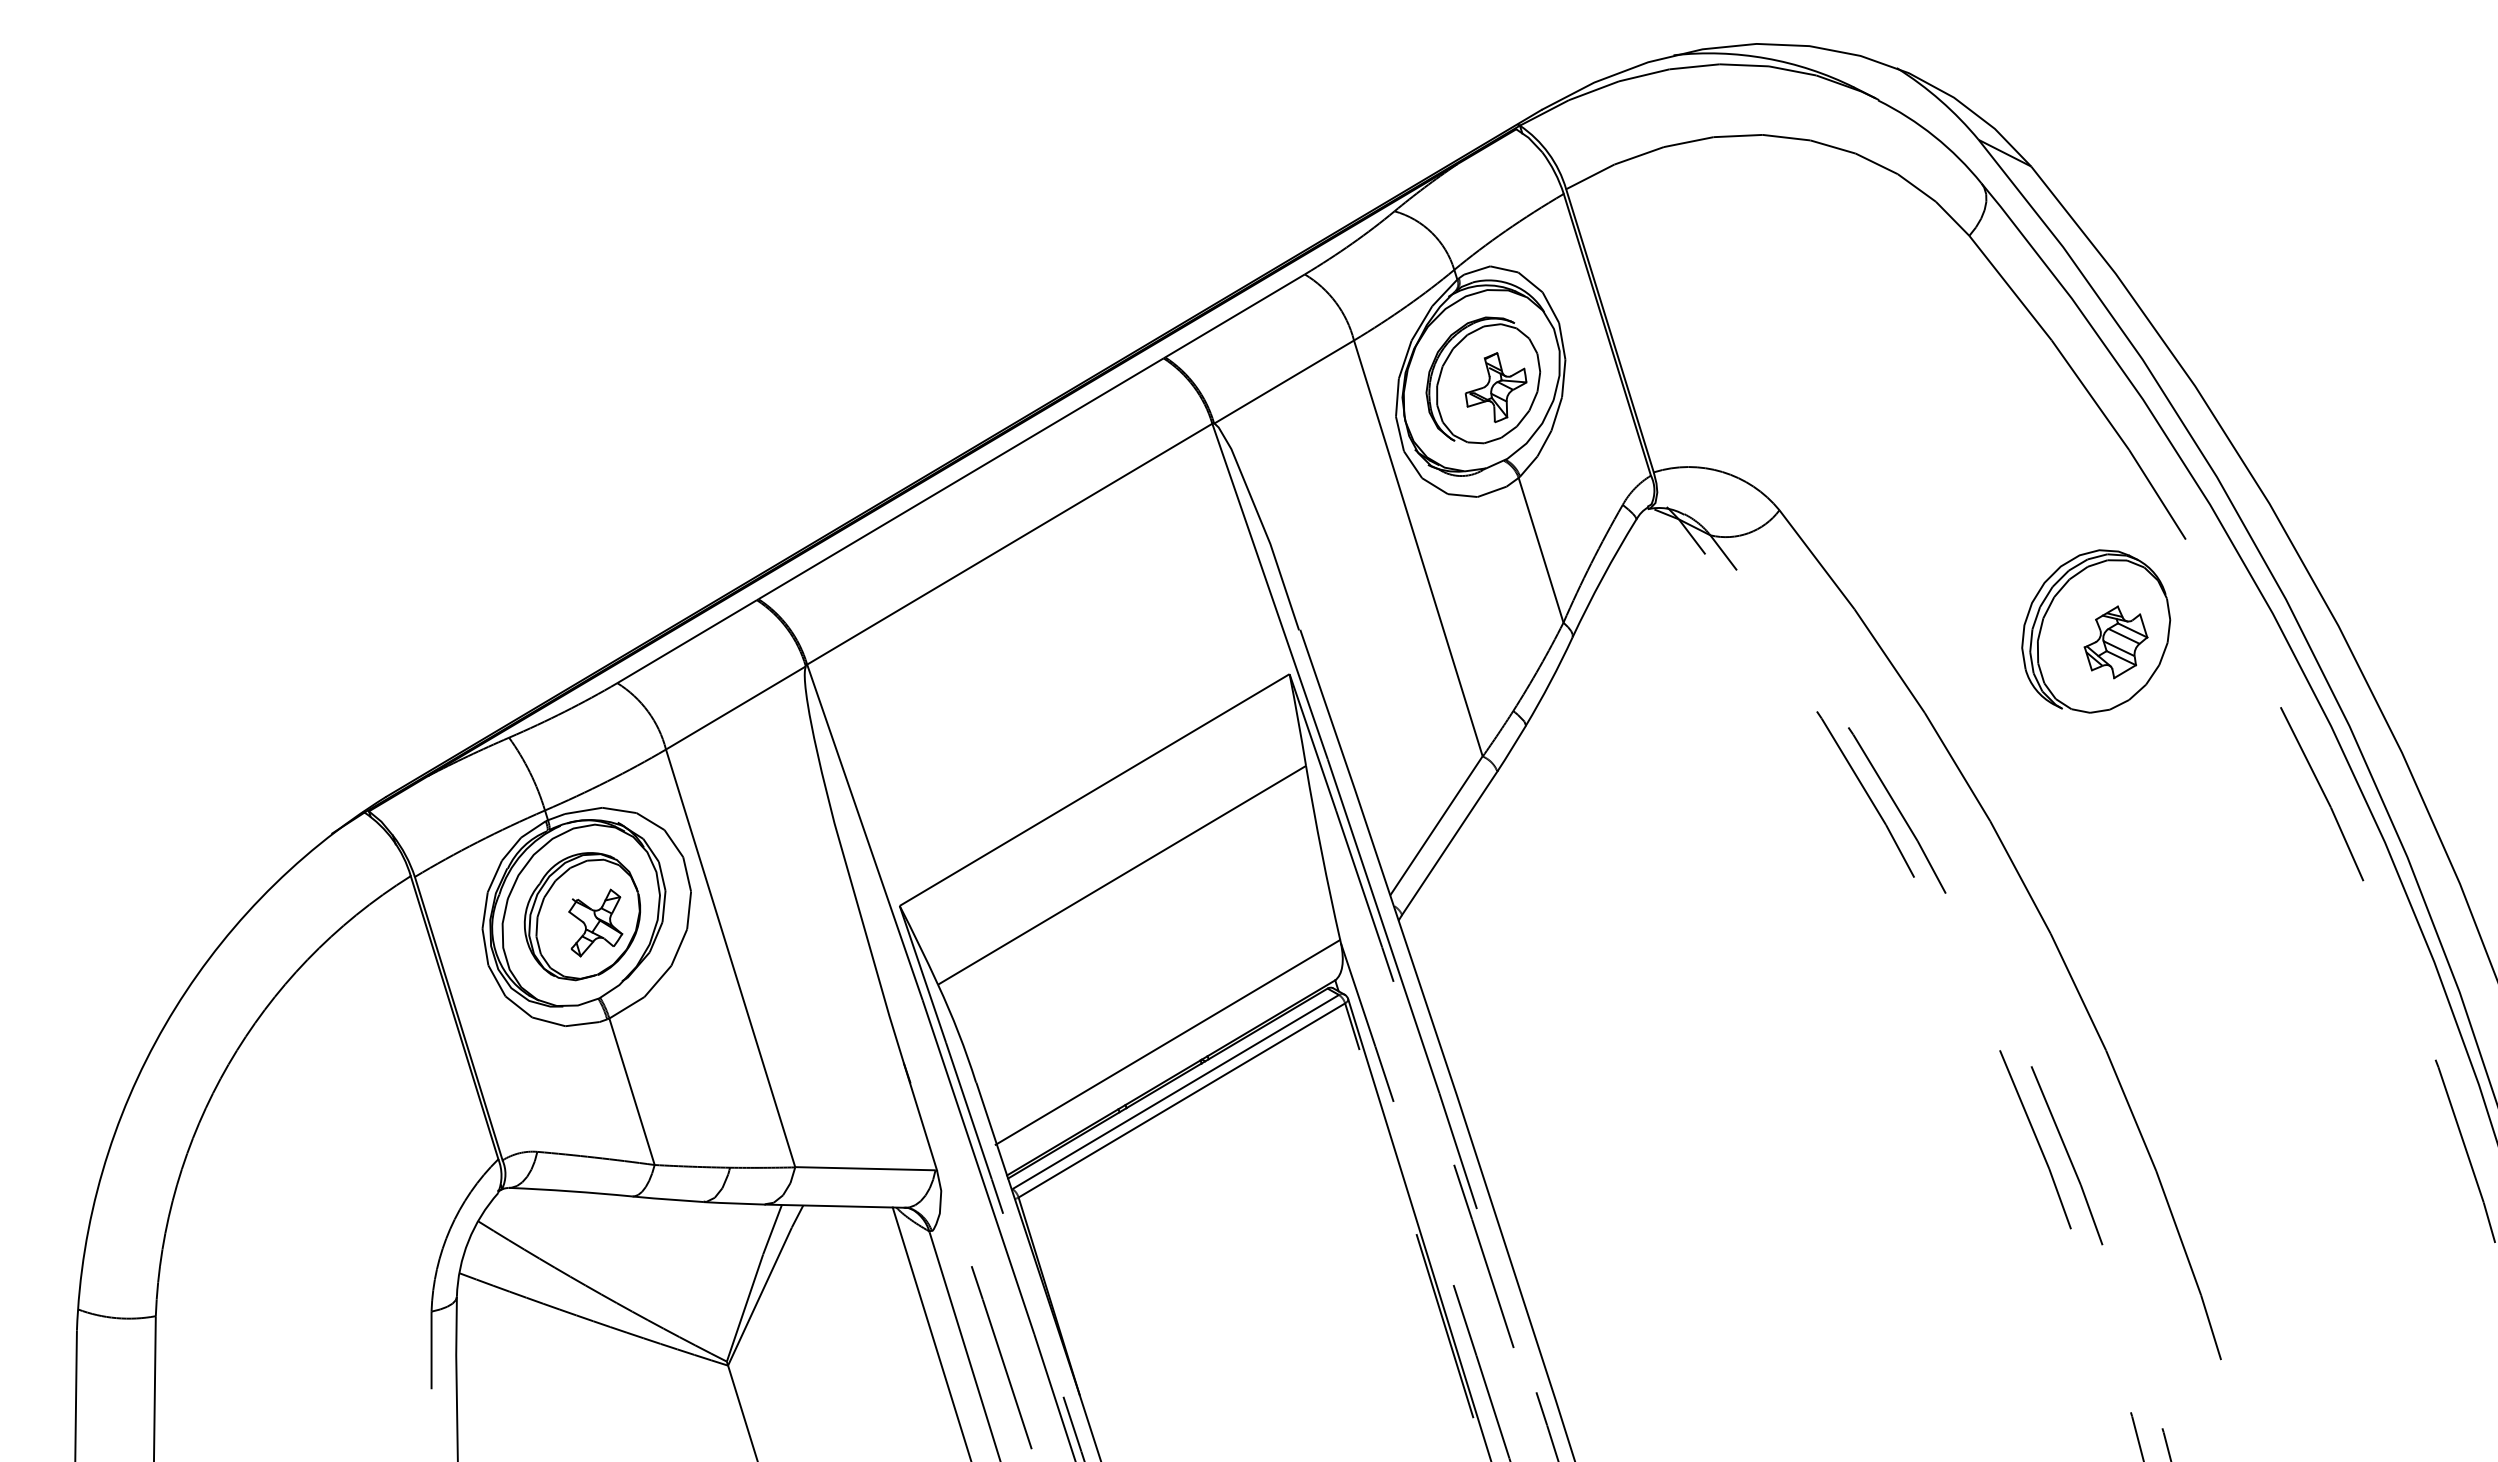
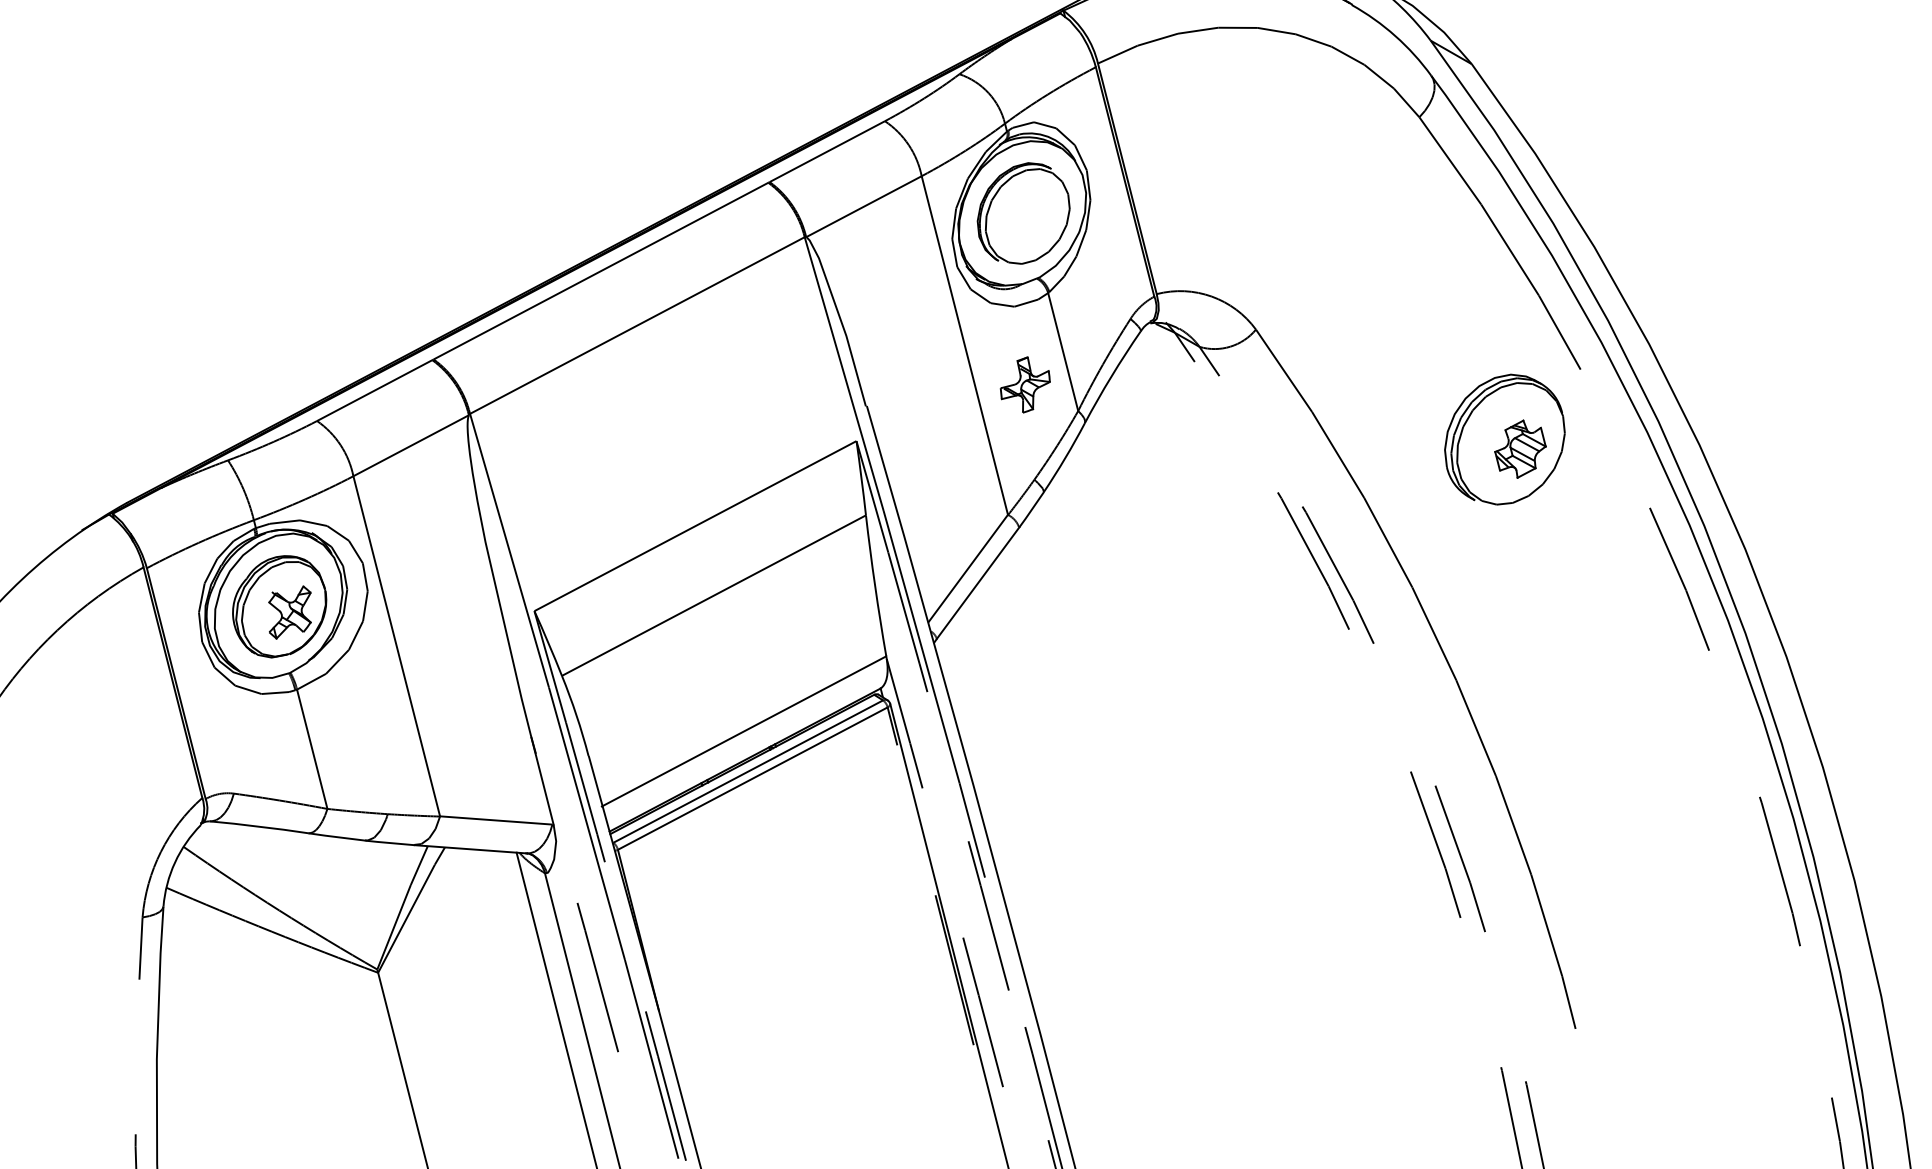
part: (1495, 387) -> (1024, 384), moved

